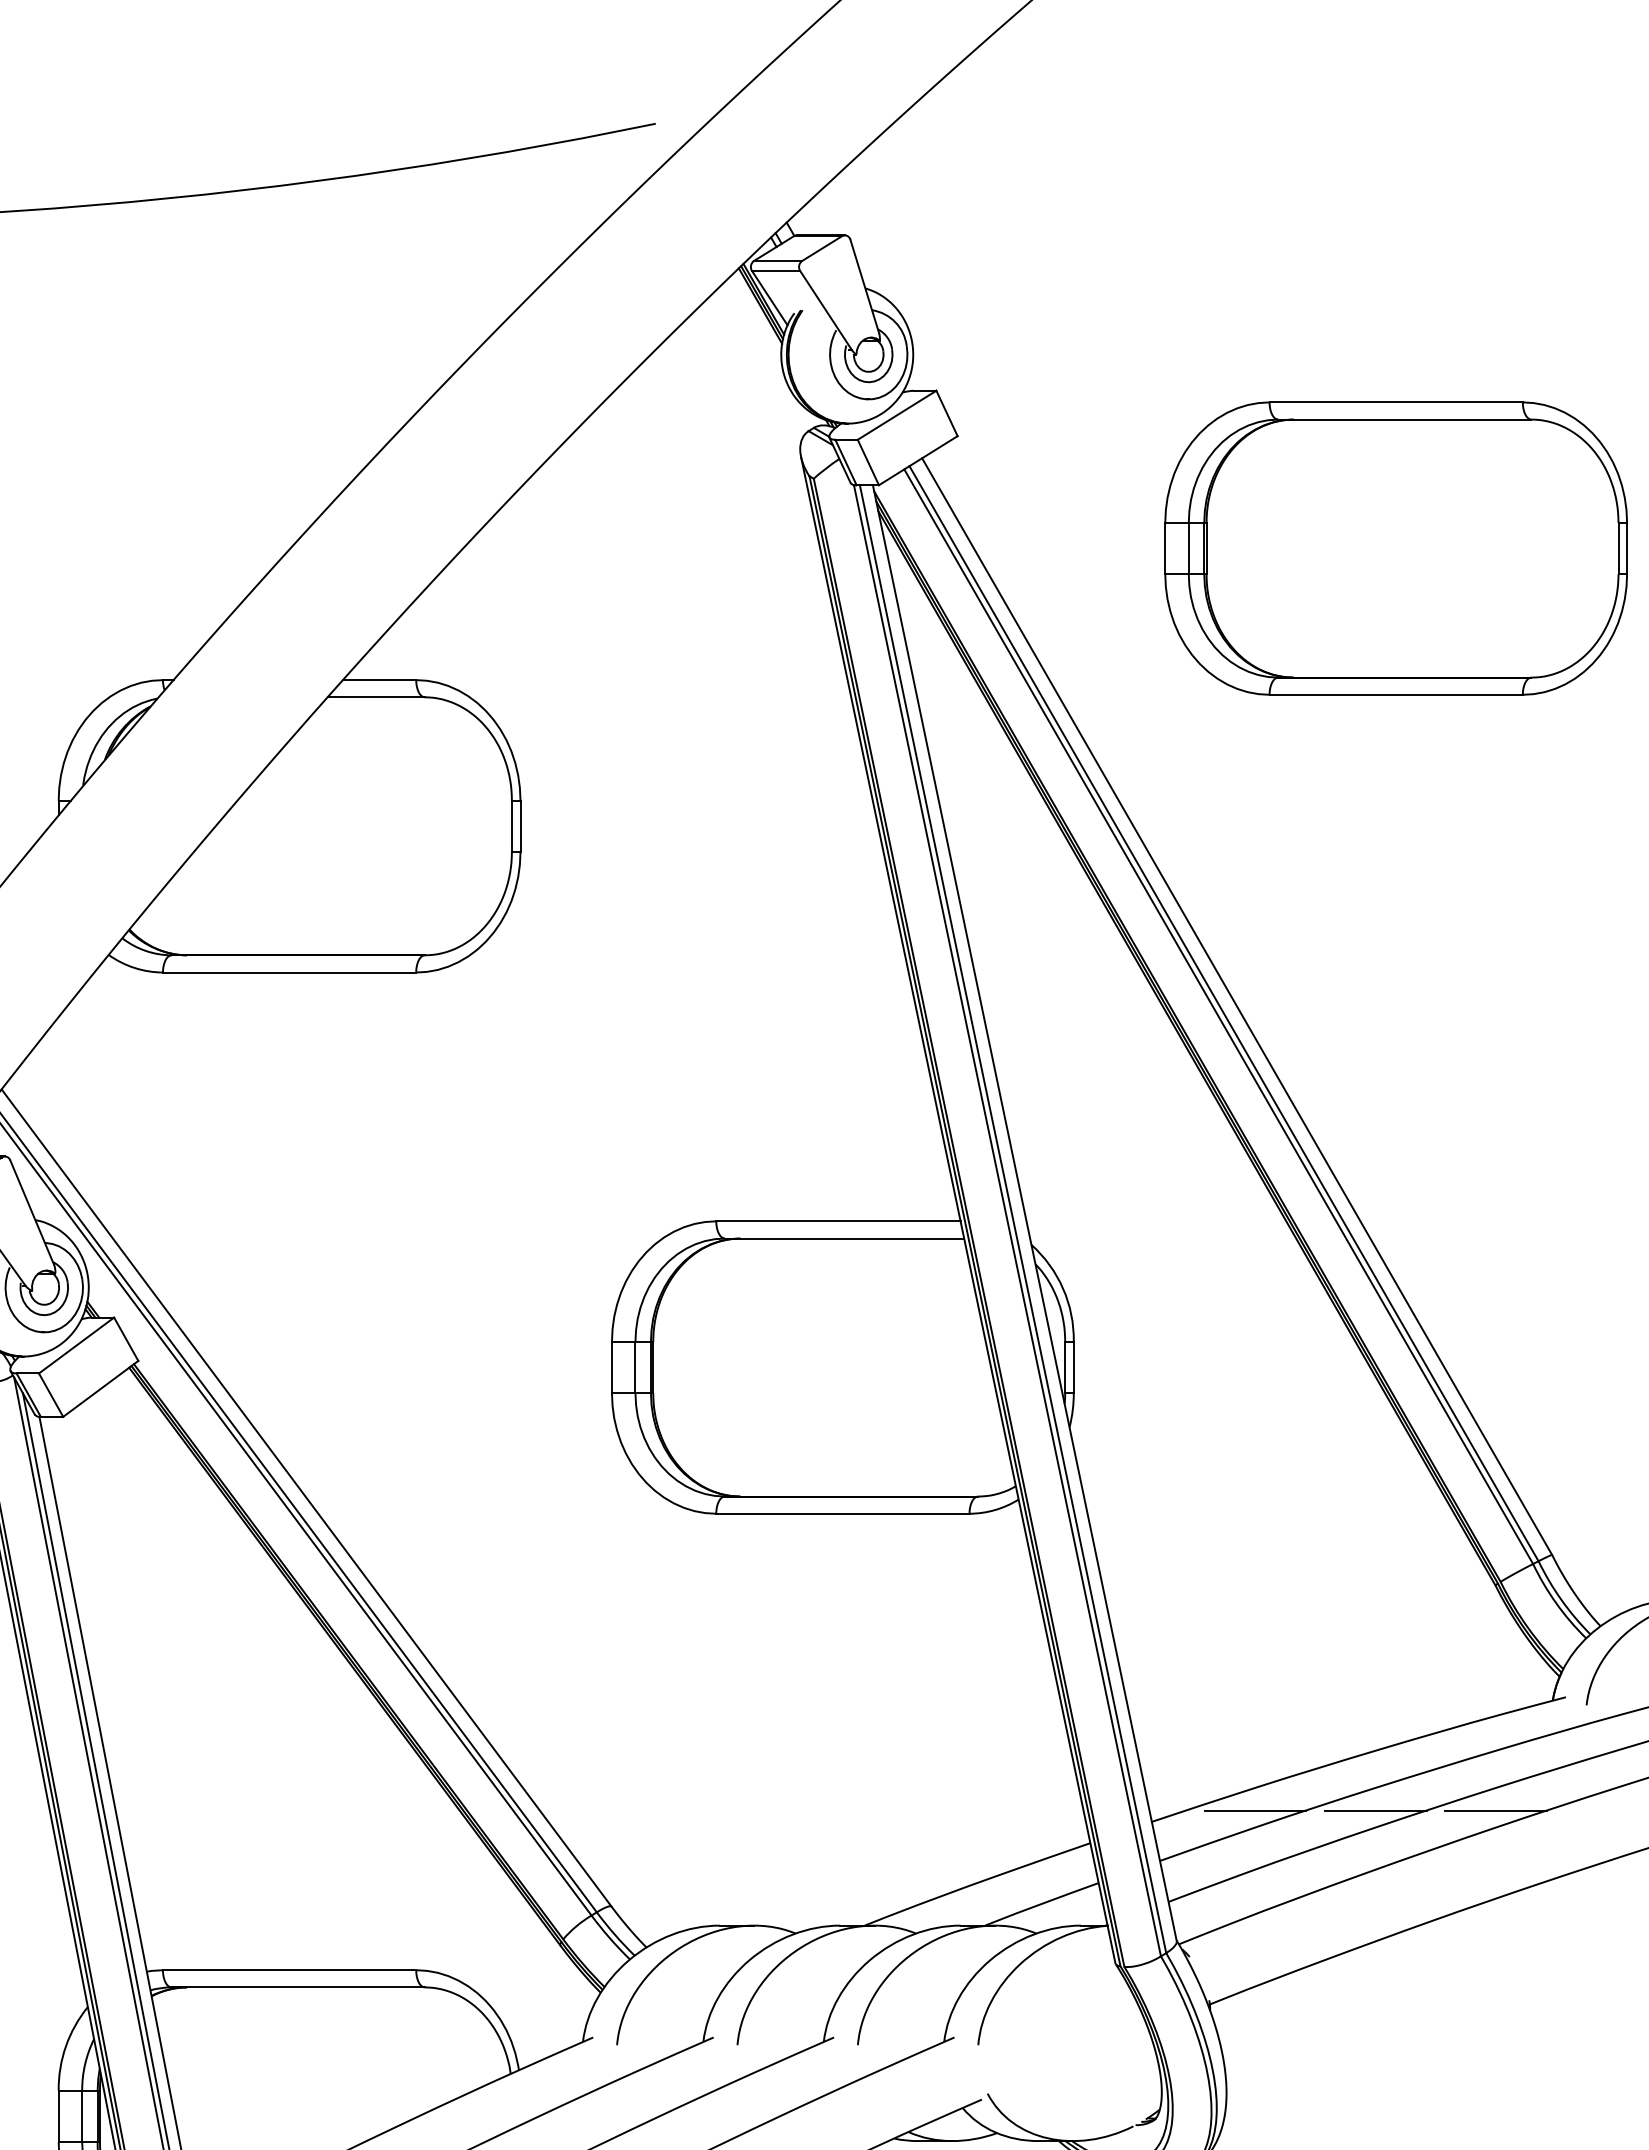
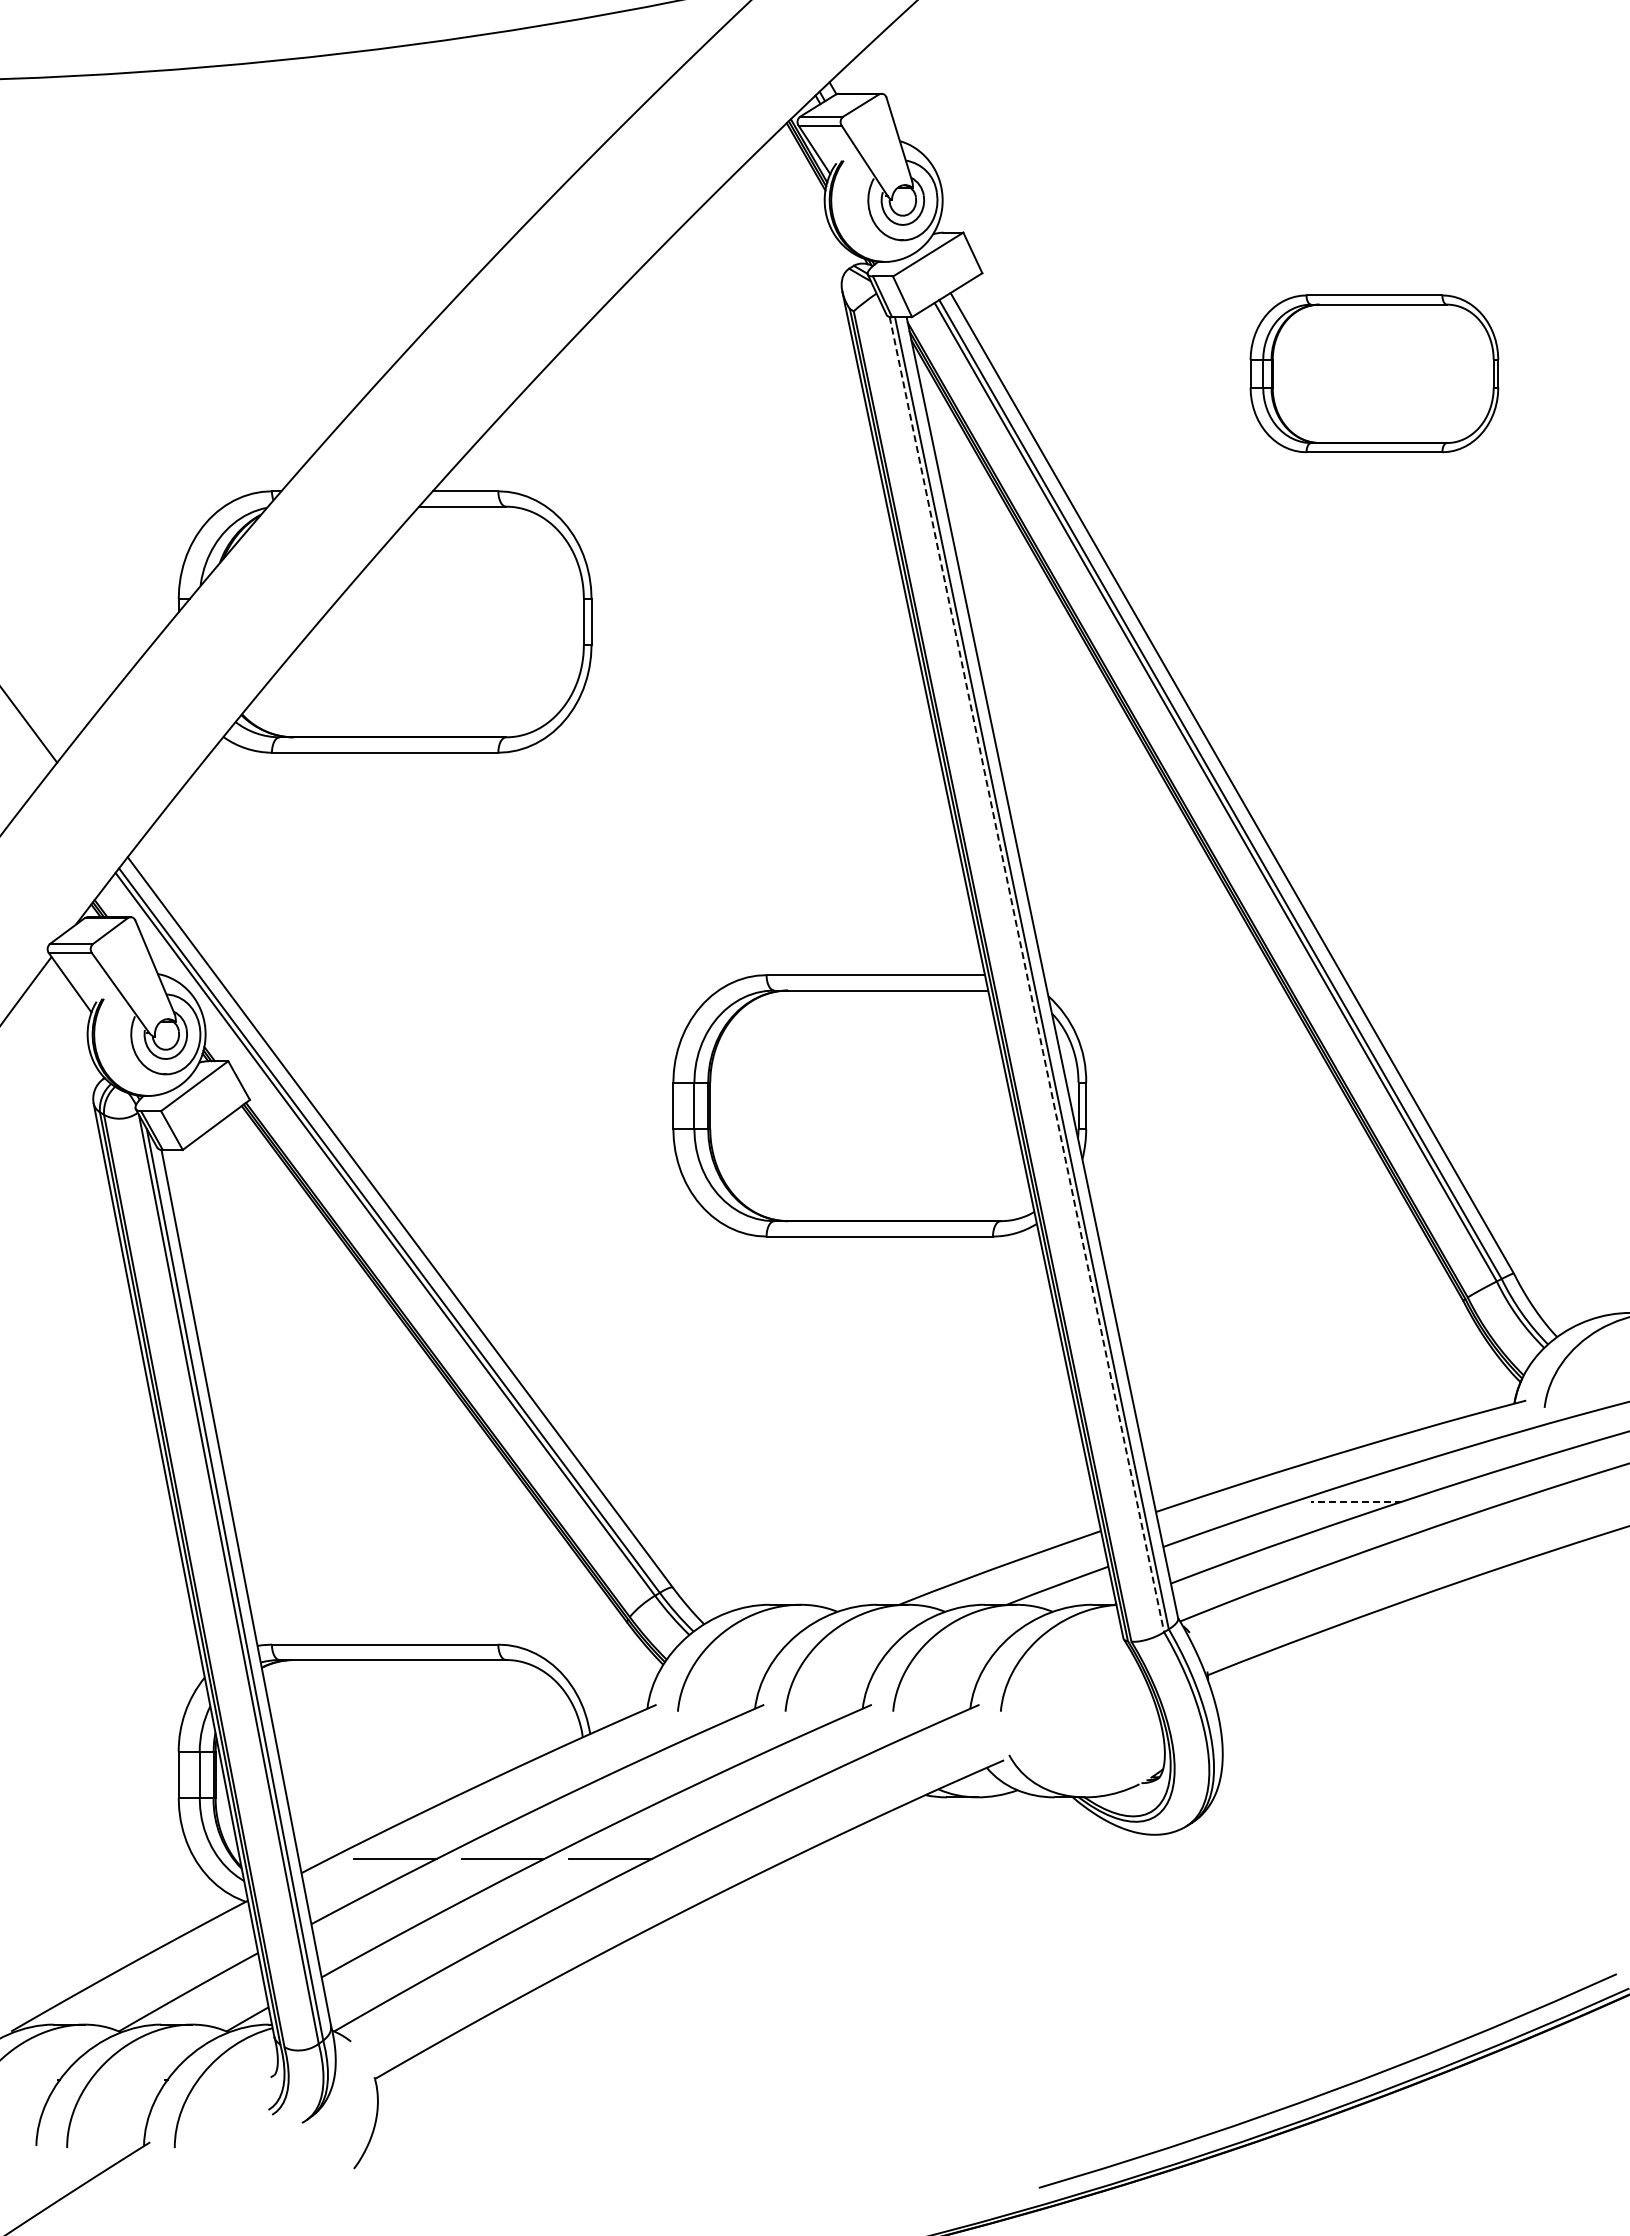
part: (1396, 548) -> (1374, 373), size x0.6
line: (1007, 1220) -> (1026, 974), solid -> dashed
line: (1255, 1811) -> (1248, 1502), removed
line: (1375, 1811) -> (1355, 1502), solid -> dashed
line: (1495, 1811) -> (1463, 1502), removed

